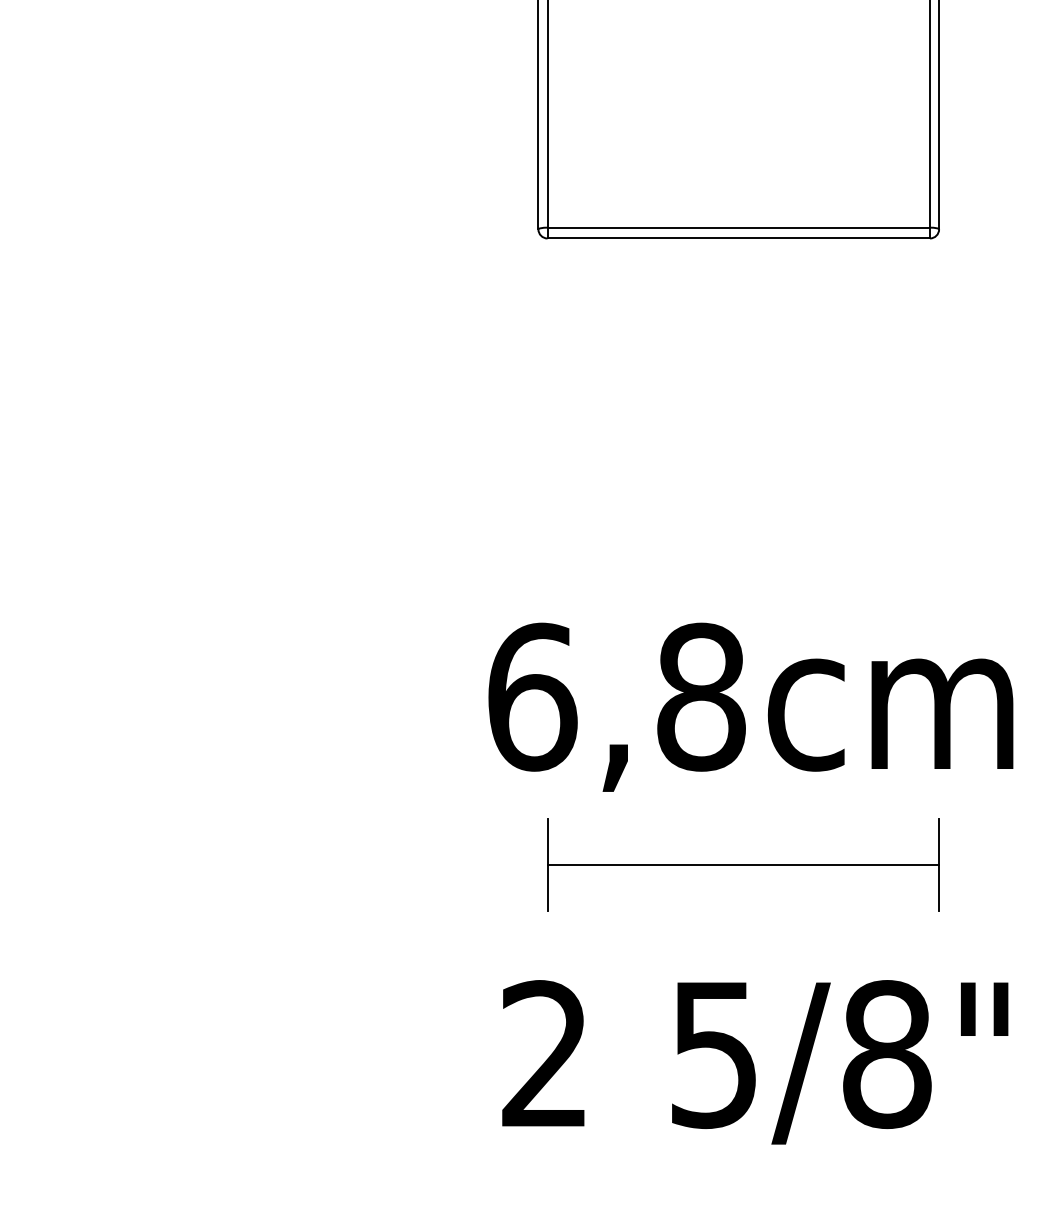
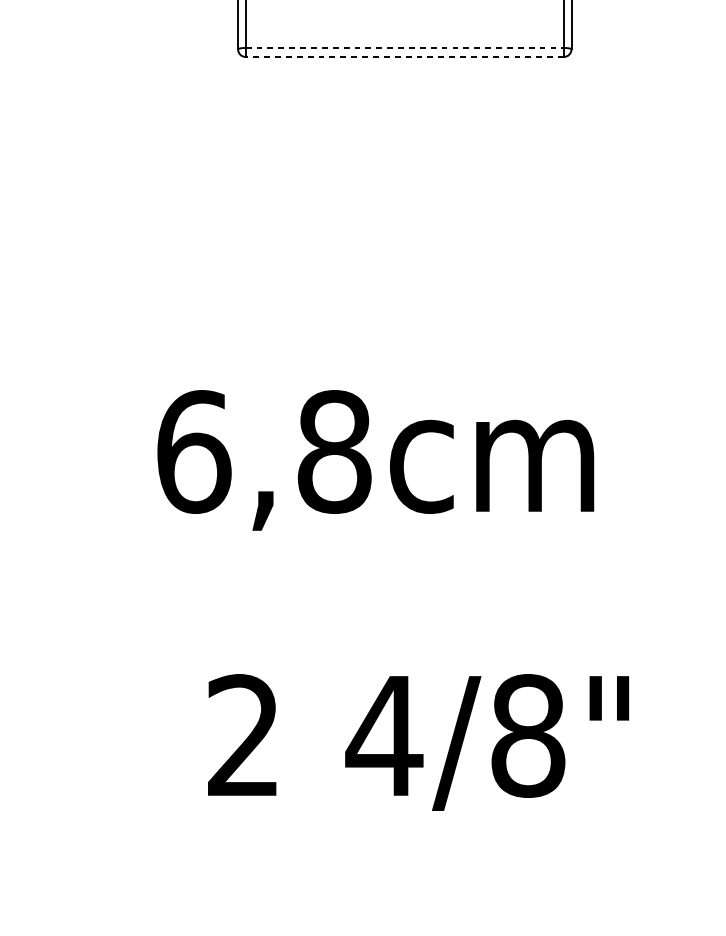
line: (739, 227) -> (405, 47), solid -> dashed
line: (738, 238) -> (404, 56), solid -> dashed
text: (750, 706) -> (375, 459), moved
part: (743, 864) -> (408, 577), removed
text: (714, 1055) -> (384, 736), 5/8" -> 4/8"

